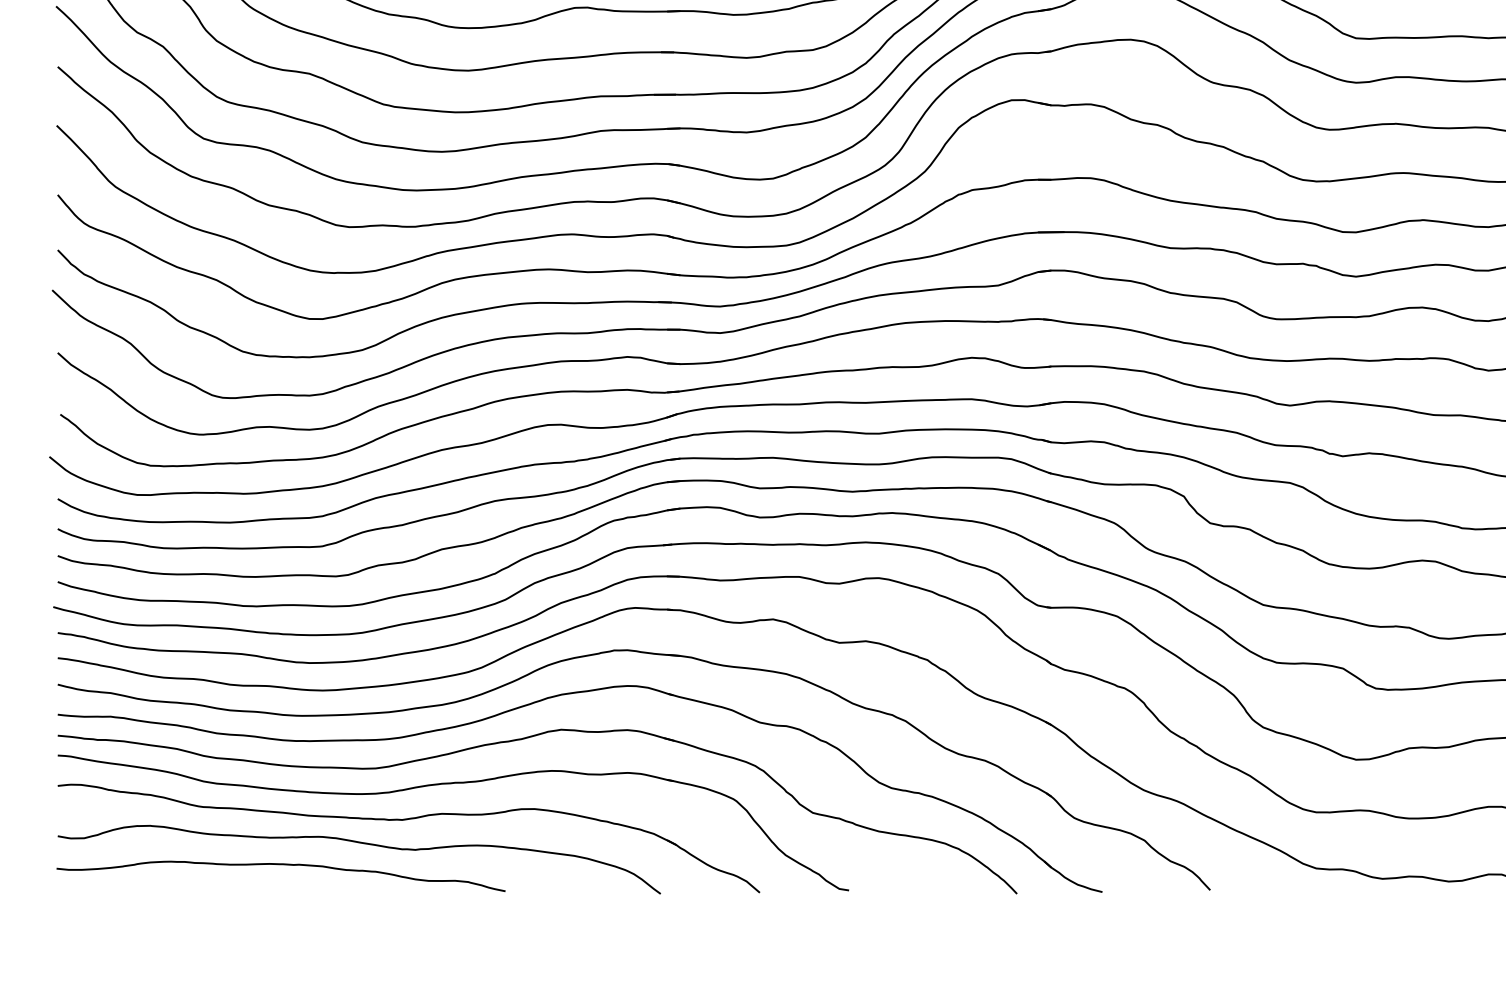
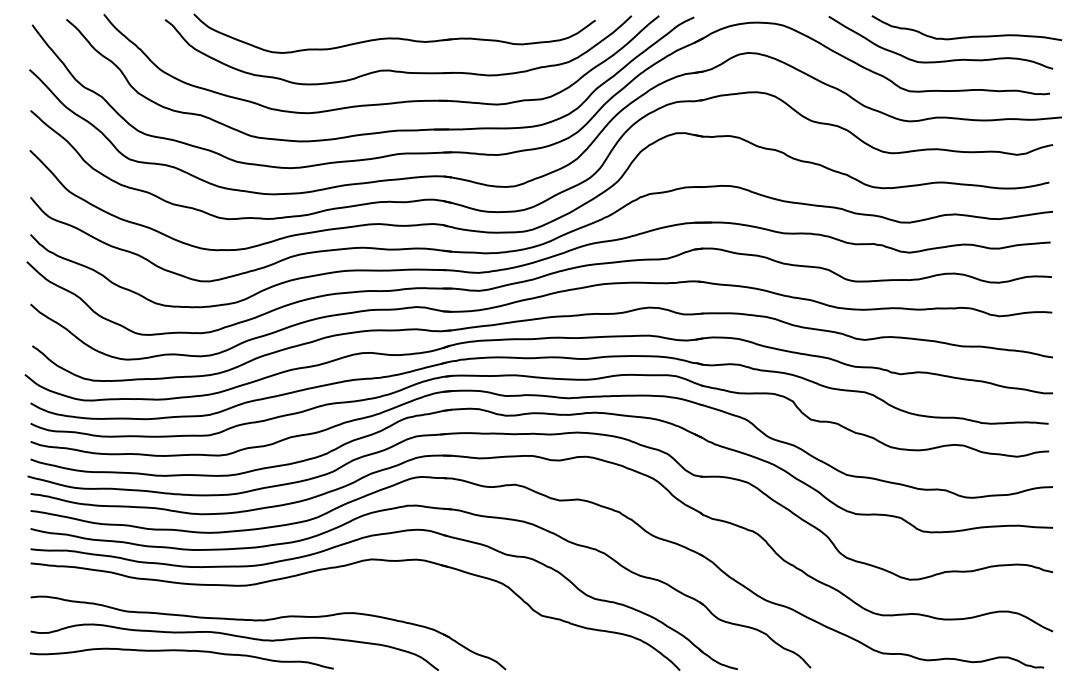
part: (453, 784) -> (298, 596), removed

